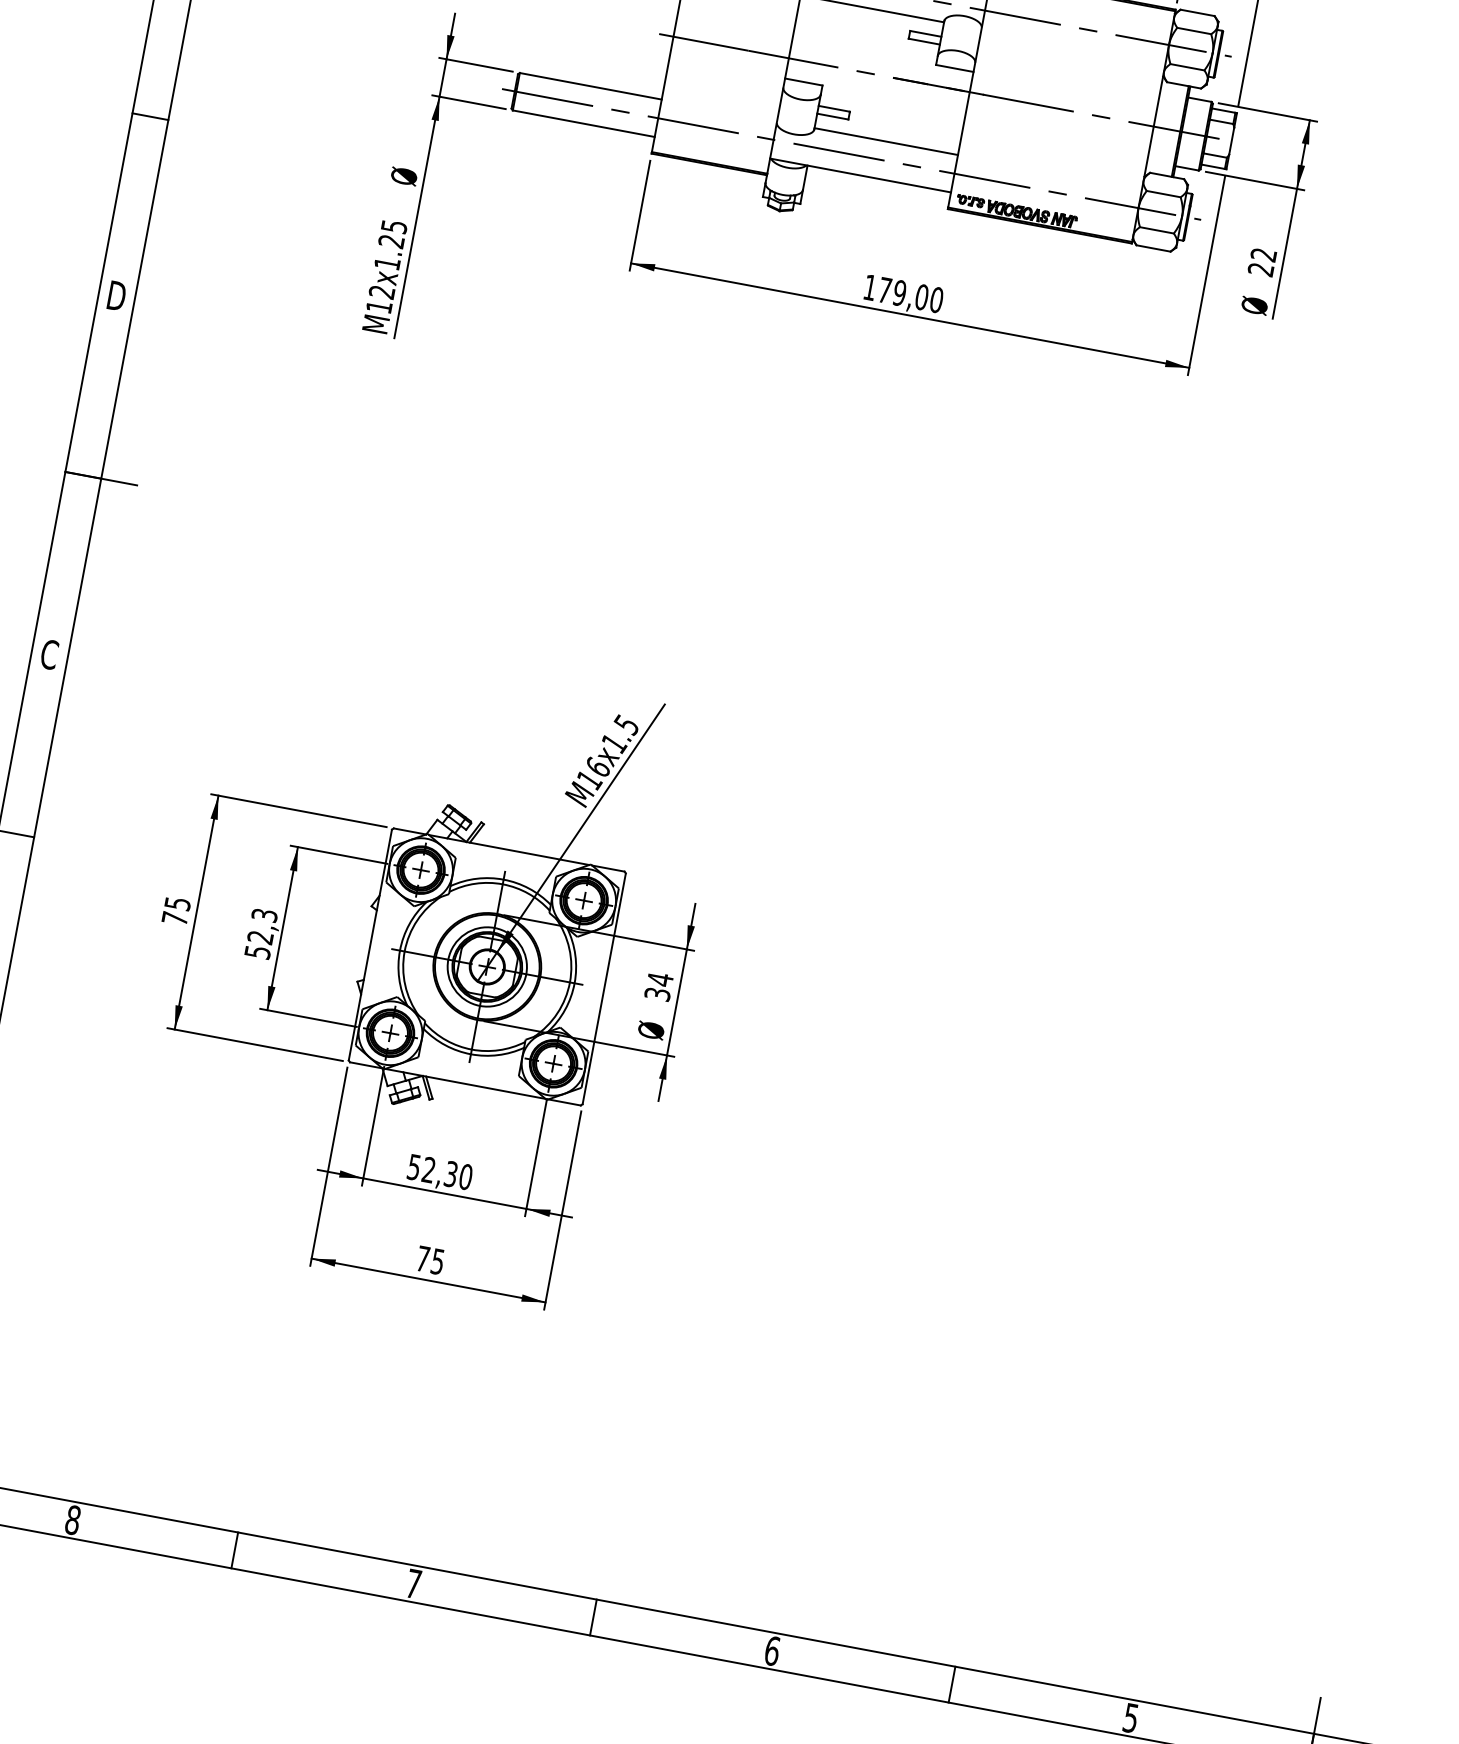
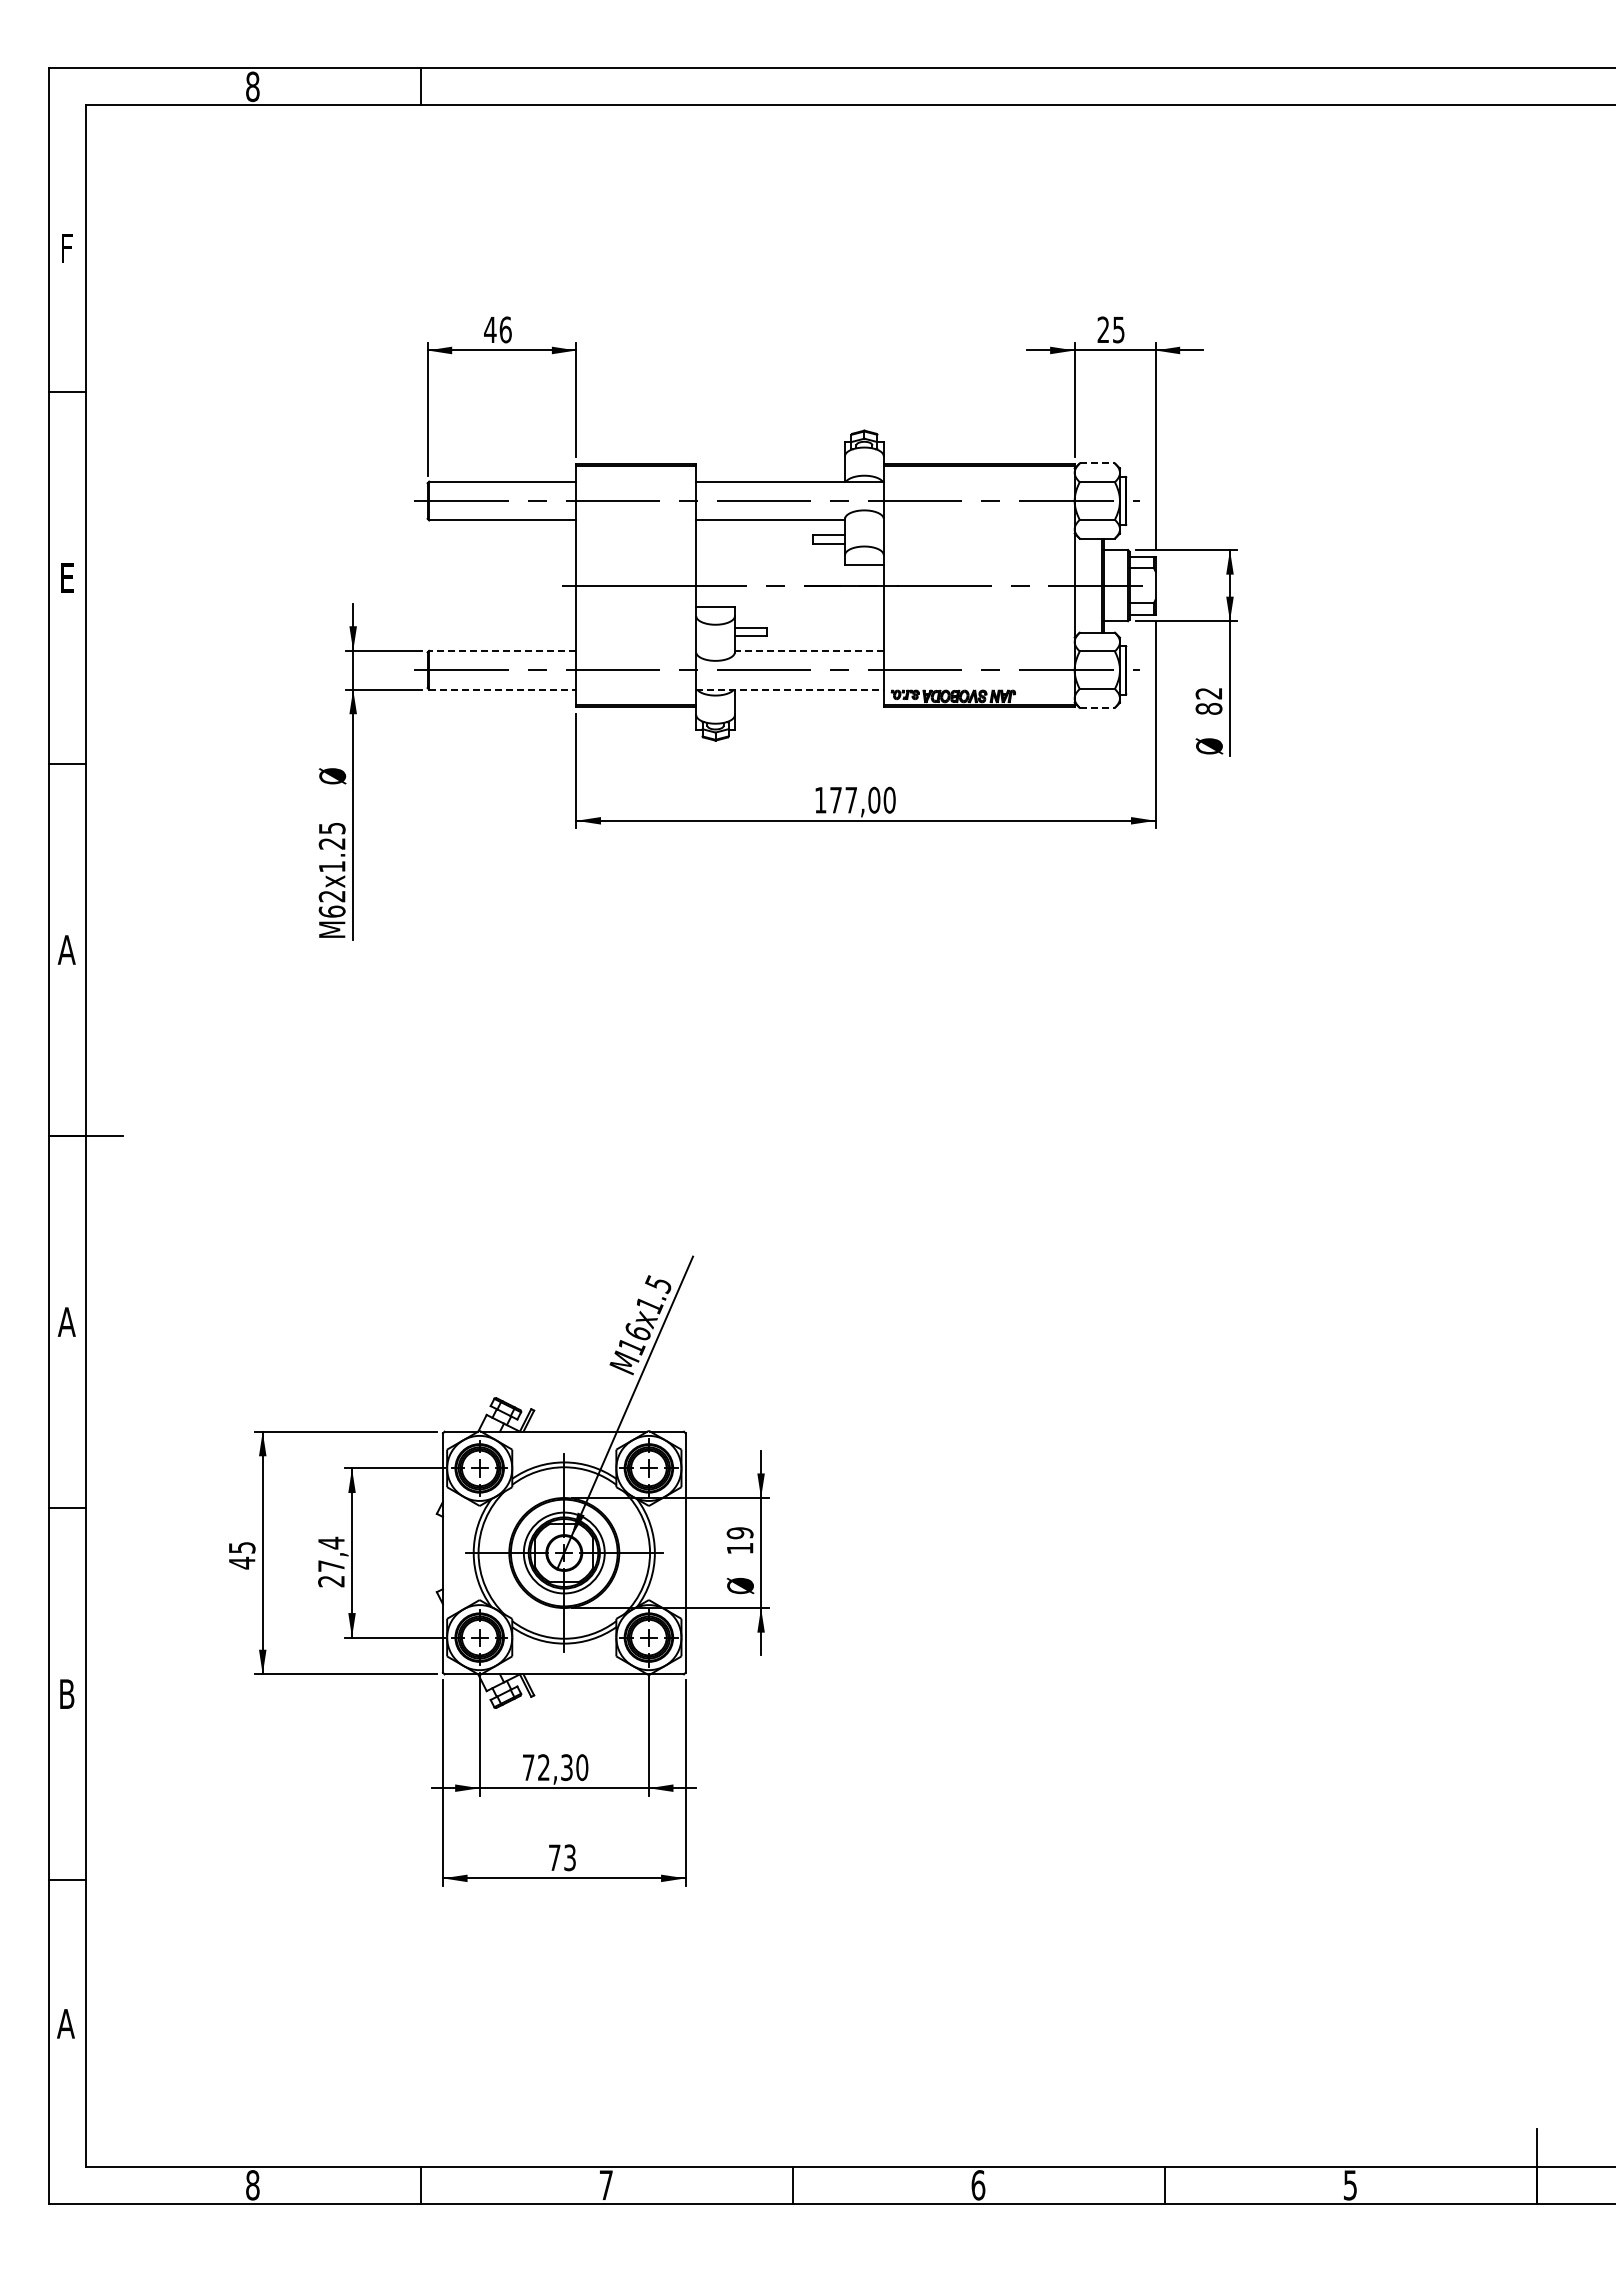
line: (1197, 12) -> (1097, 463), solid -> dashed
line: (590, 85) -> (502, 650), solid -> dashed
line: (583, 123) -> (502, 689), solid -> dashed
line: (885, 141) -> (808, 650), solid -> dashed
line: (860, 175) -> (789, 689), solid -> dashed
line: (1153, 248) -> (1097, 707), solid -> dashed
text: (1260, 269) -> (1208, 708), 22 -> 82
text: (900, 292) -> (851, 799), 179,00 -> 177,00
text: (116, 295) -> (66, 949), D -> A
text: (378, 306) -> (331, 911), M12x1.25 -> M62x1.25
text: (49, 654) -> (66, 1321), C -> A
text: (175, 918) -> (242, 1562), 75 -> 45
text: (261, 933) -> (331, 1561), 52,3 -> 27,4
text: (658, 986) -> (739, 1540), 34 -> 19
text: (414, 1167) -> (528, 1767), 52,30 -> 72,30
text: (437, 1261) -> (569, 1857), 75 -> 73

